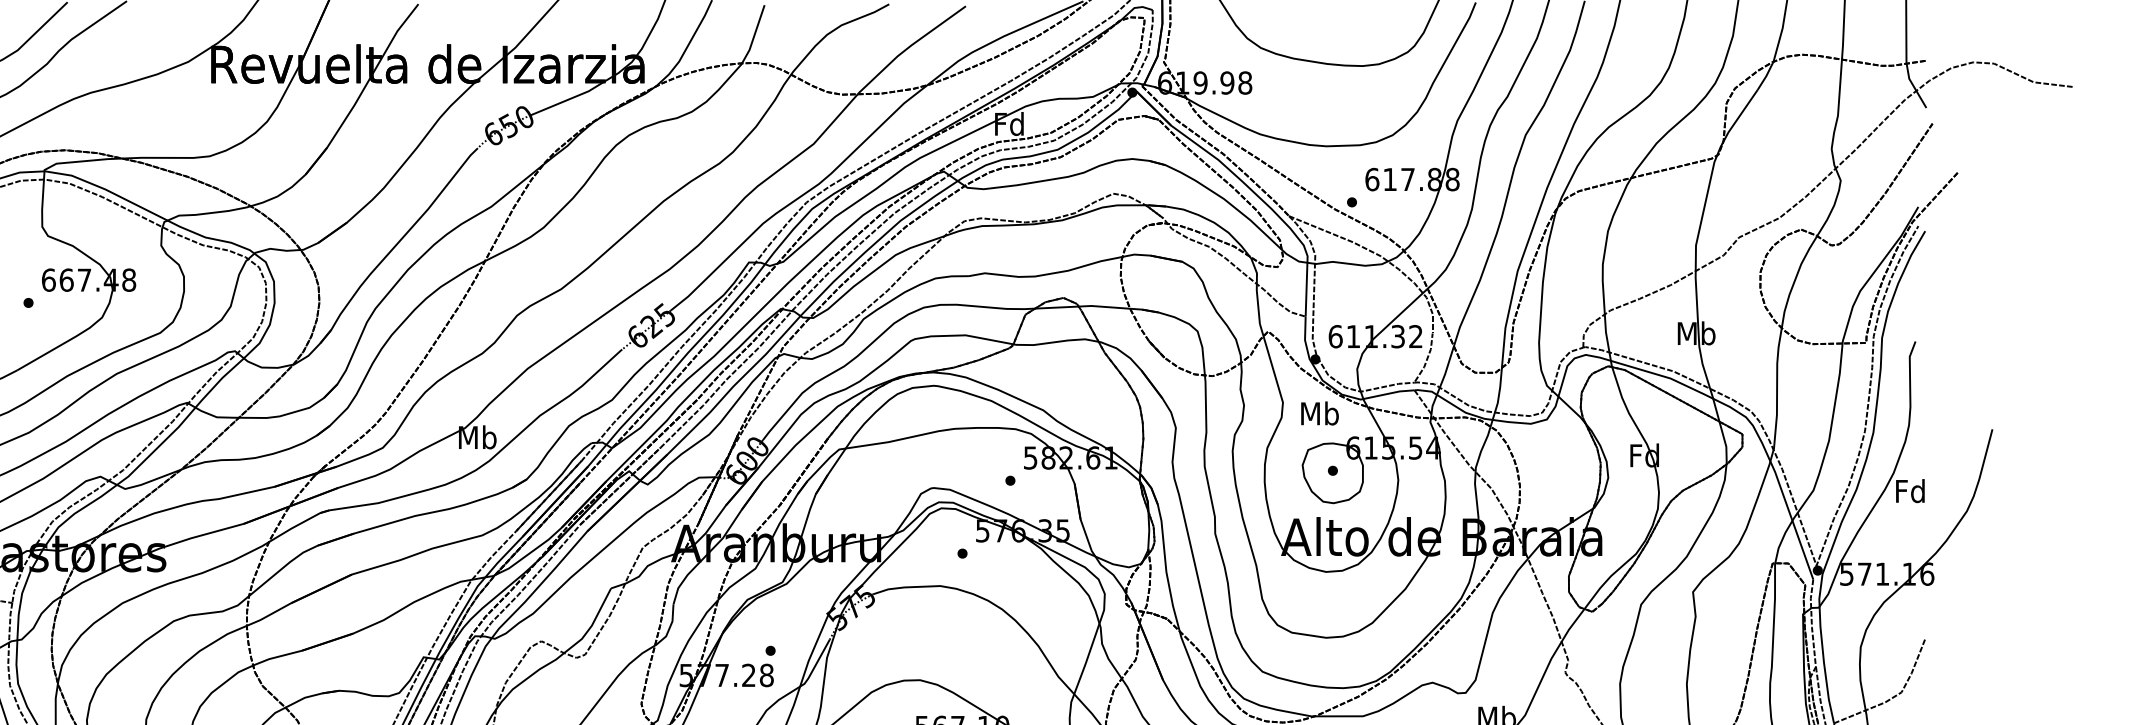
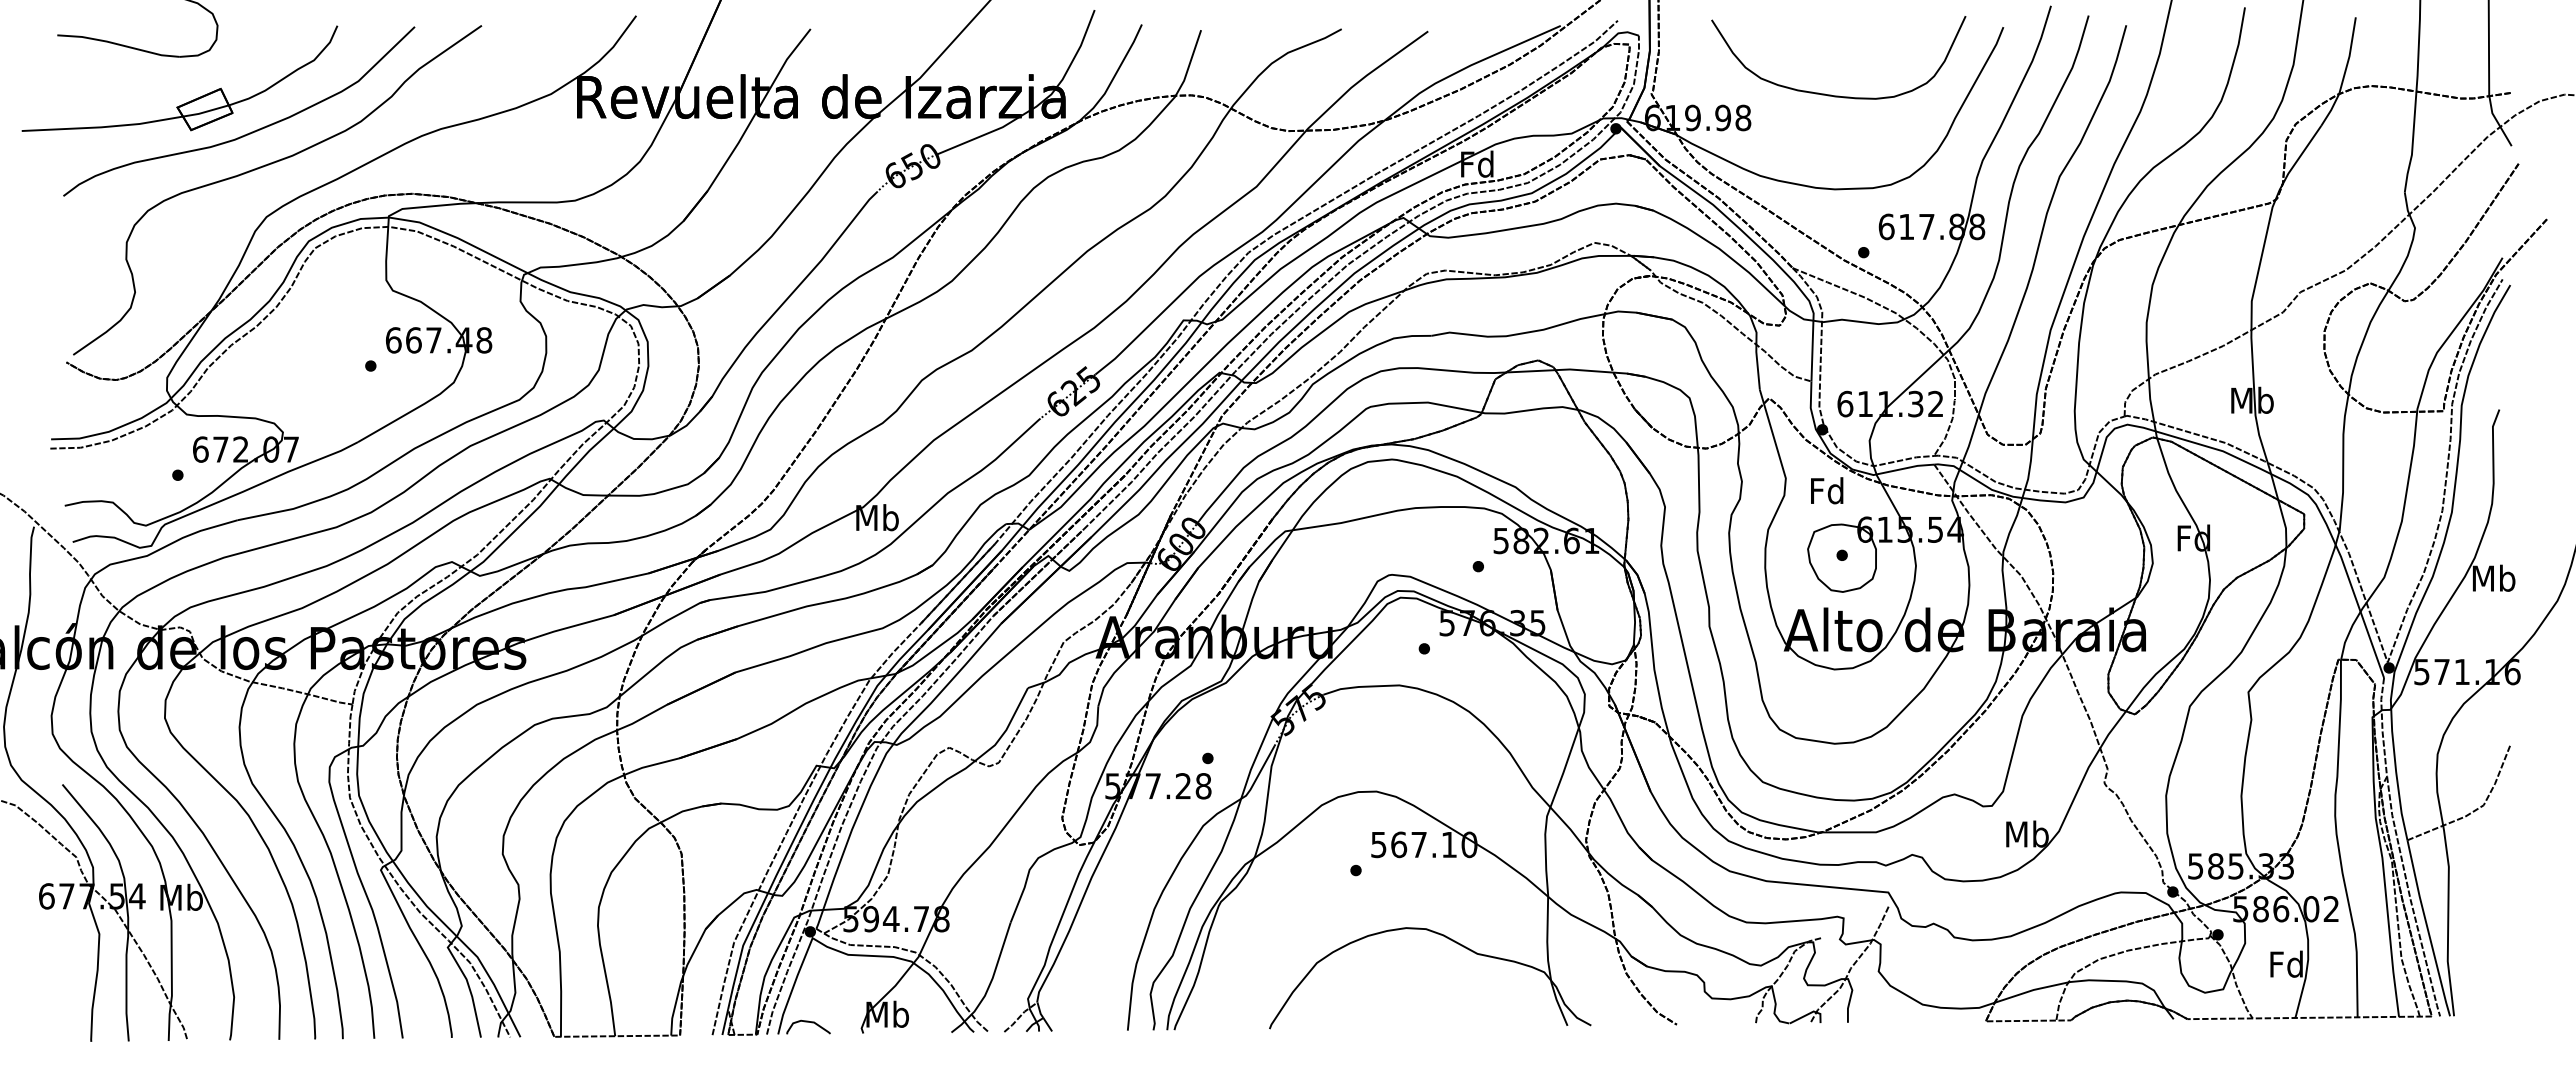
text: (1319, 413) -> (1827, 490), Mb -> Fd
text: (1910, 490) -> (2493, 577), Fd -> Mb

